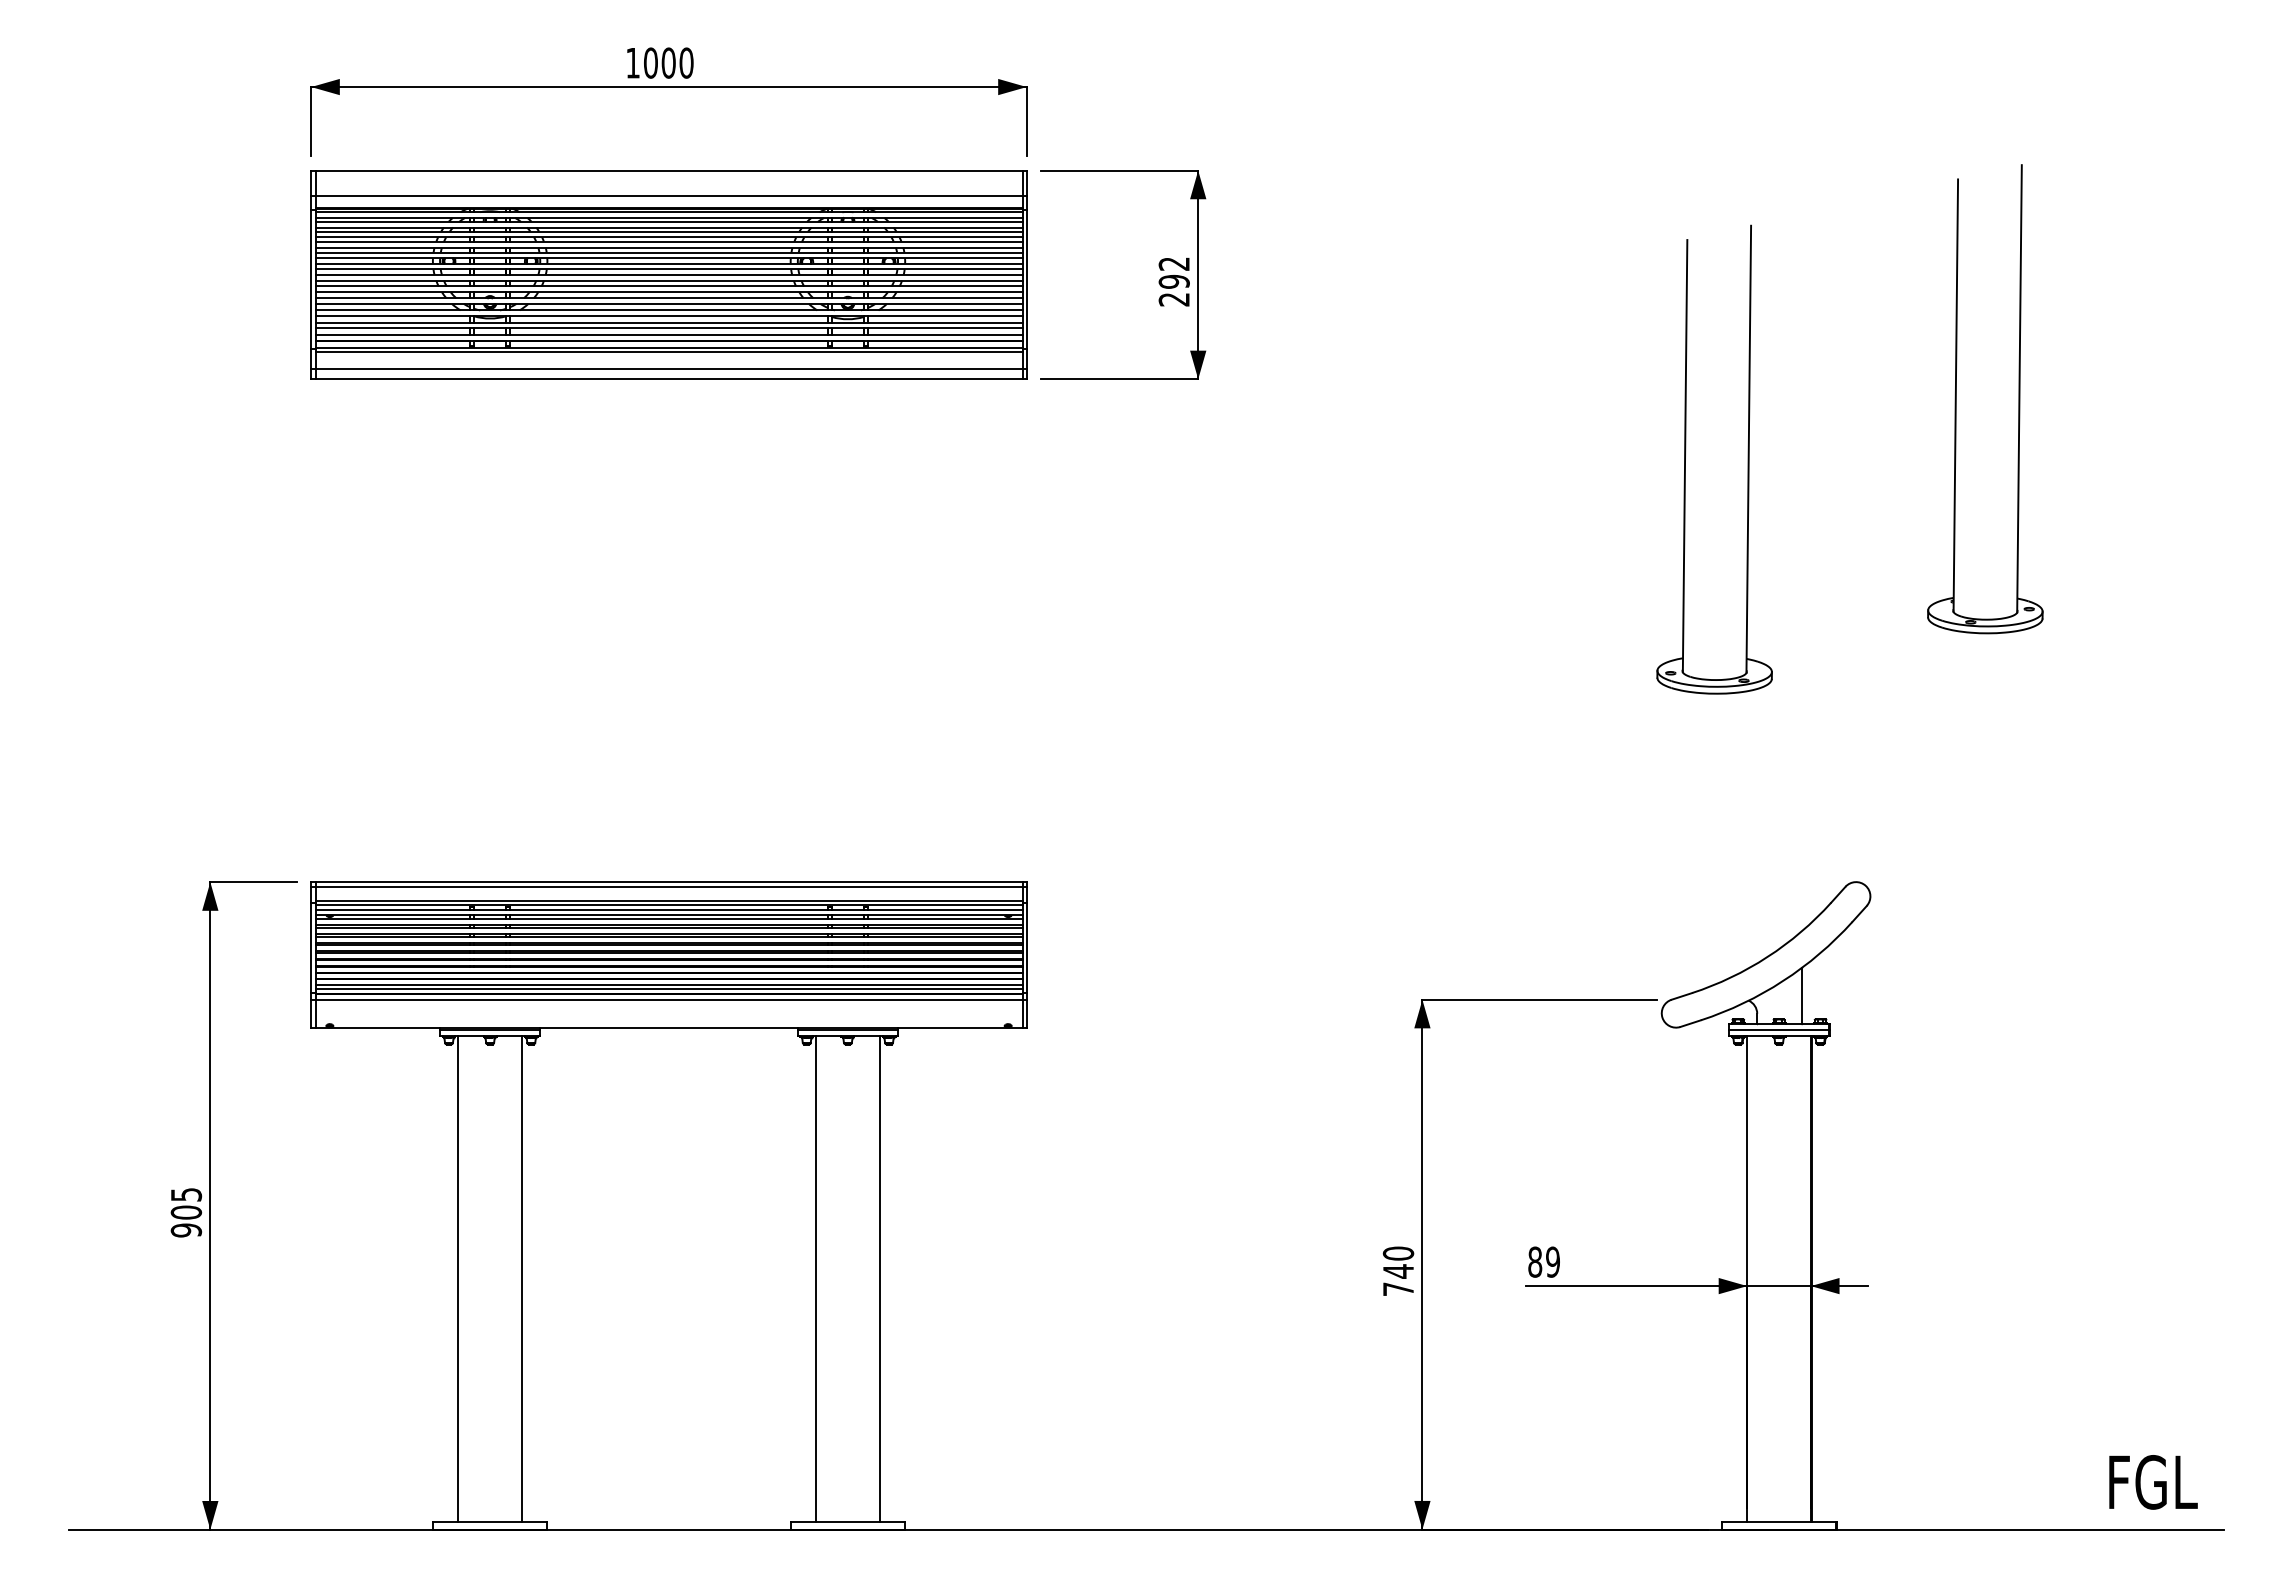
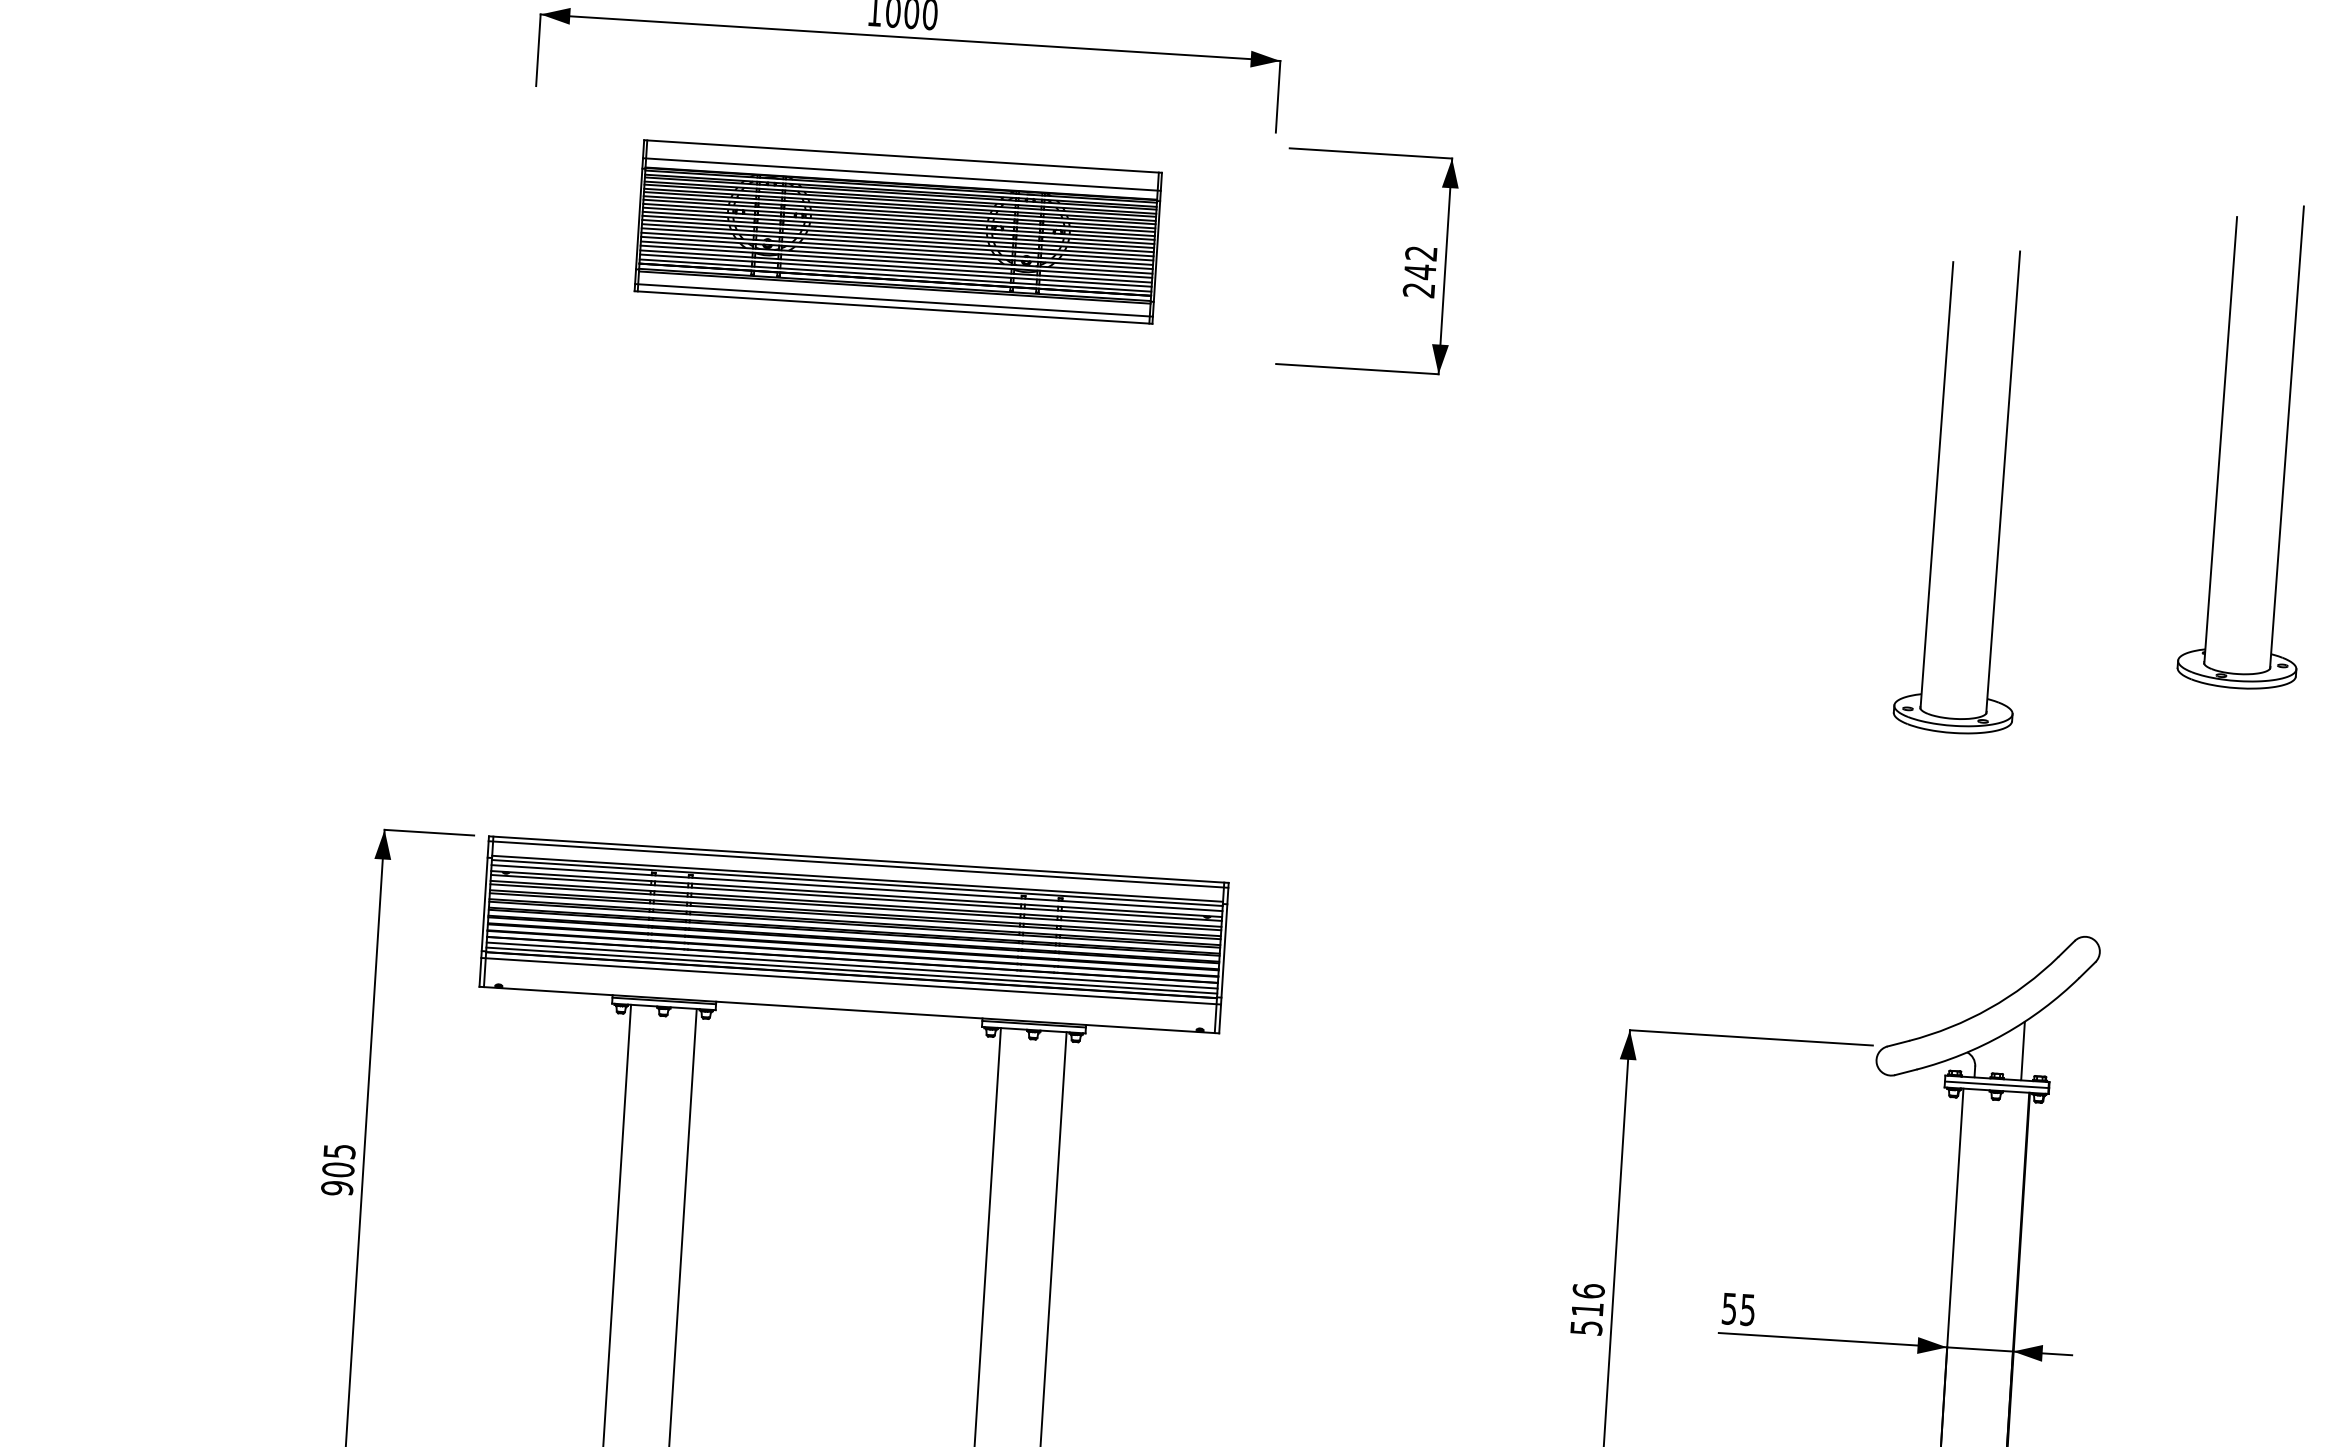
part: (668, 274) -> (897, 231), size x0.7
text: (1173, 281) -> (1419, 271), 292 -> 242
text: (1543, 1261) -> (1738, 1308), 89 -> 55
text: (1398, 1270) -> (1587, 1308), 740 -> 516

